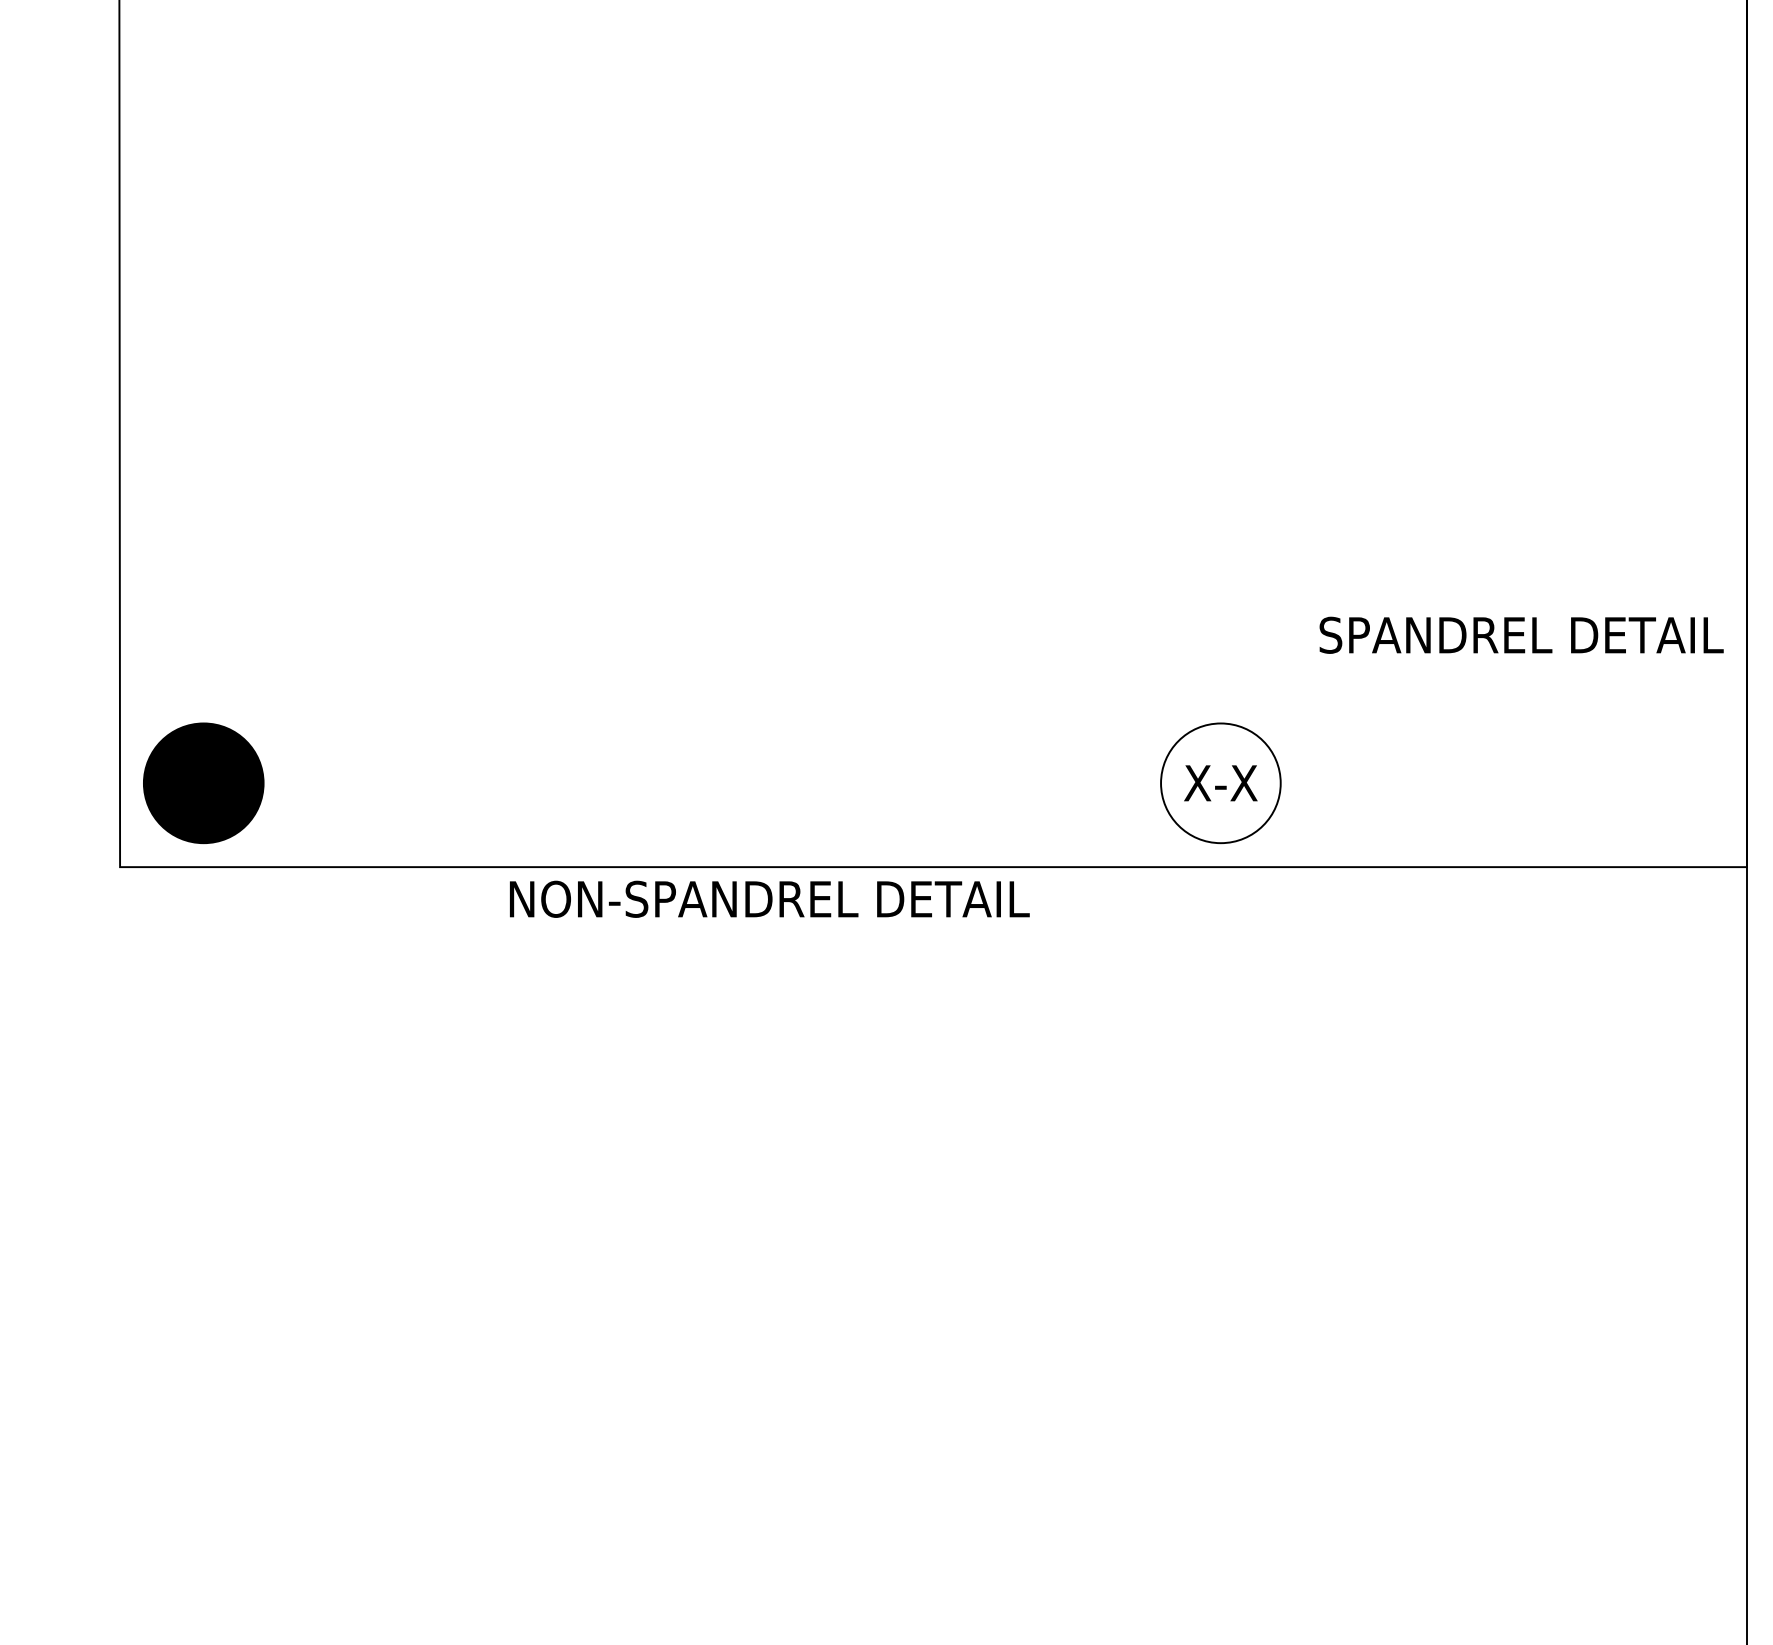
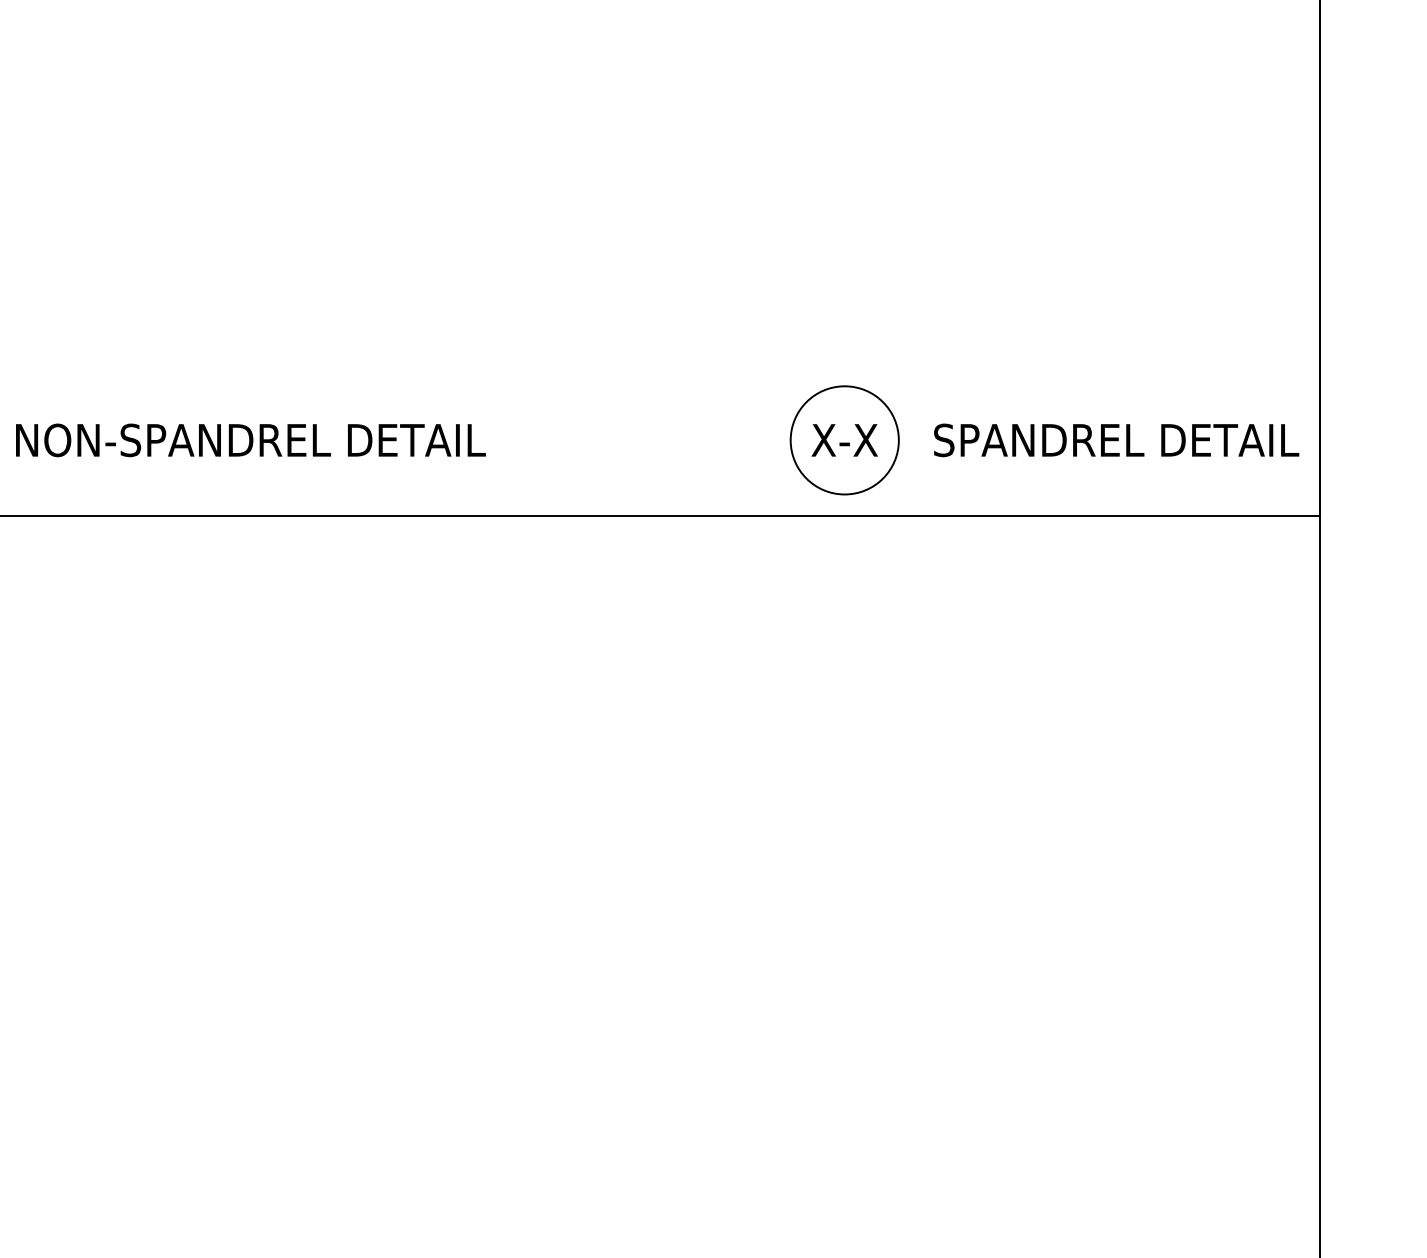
text: (1521, 634) -> (1116, 439), moved
text: (769, 898) -> (250, 439), moved

